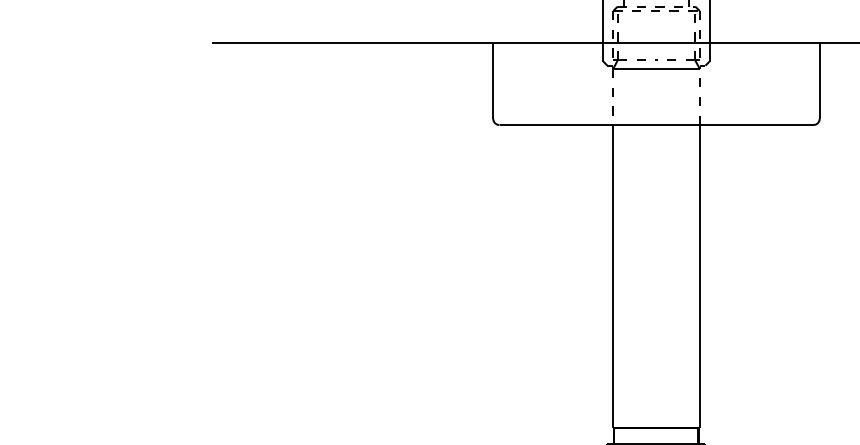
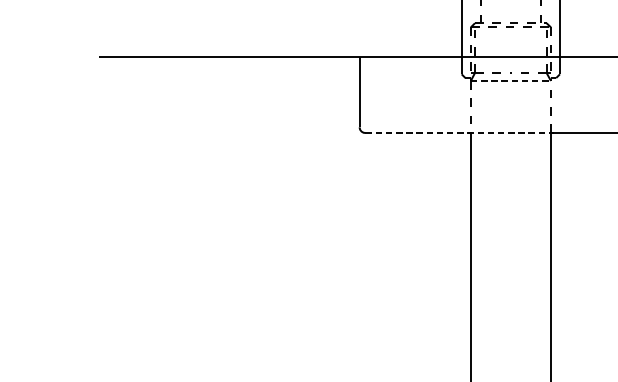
line: (657, 68) -> (511, 80), solid -> dashed
line: (600, 124) -> (458, 132), solid -> dashed

